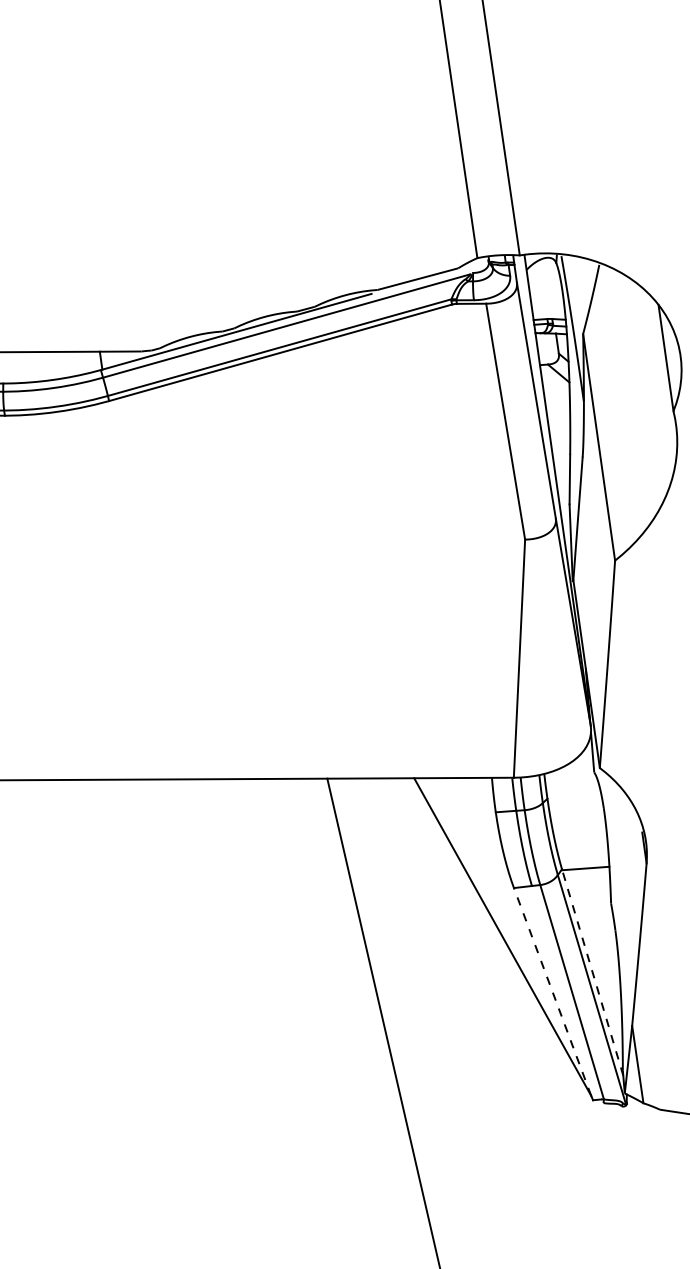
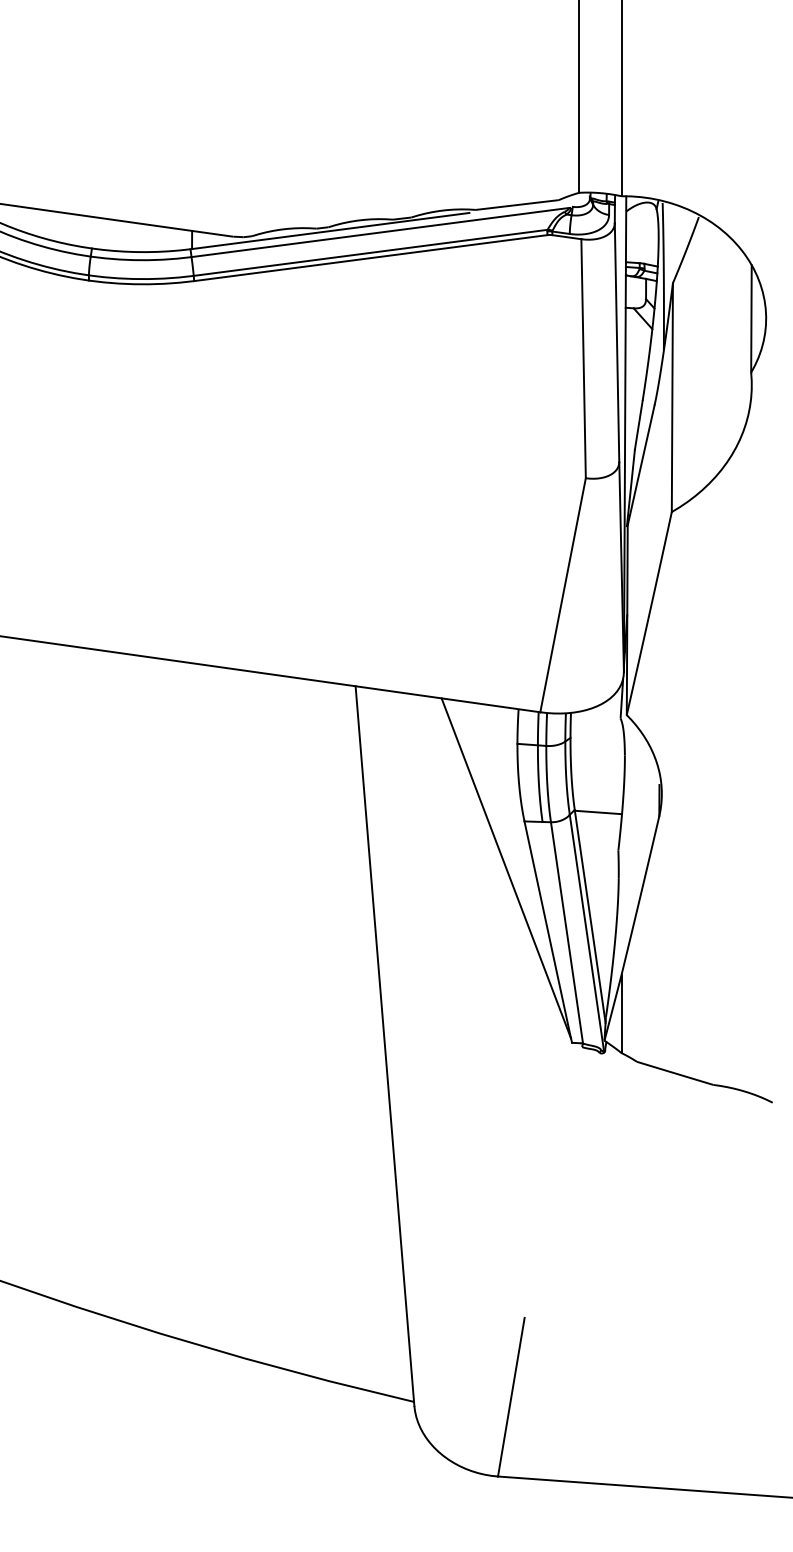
line: (593, 972) -> (590, 916), dashed -> solid
line: (552, 991) -> (547, 929), dashed -> solid

